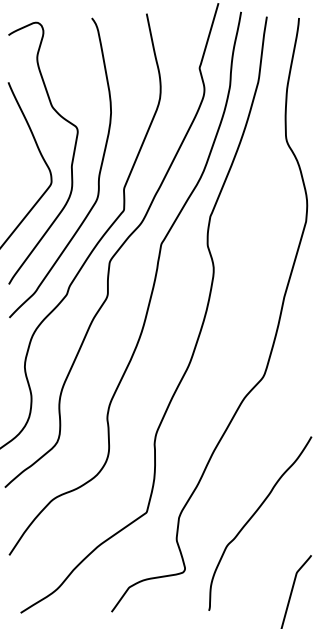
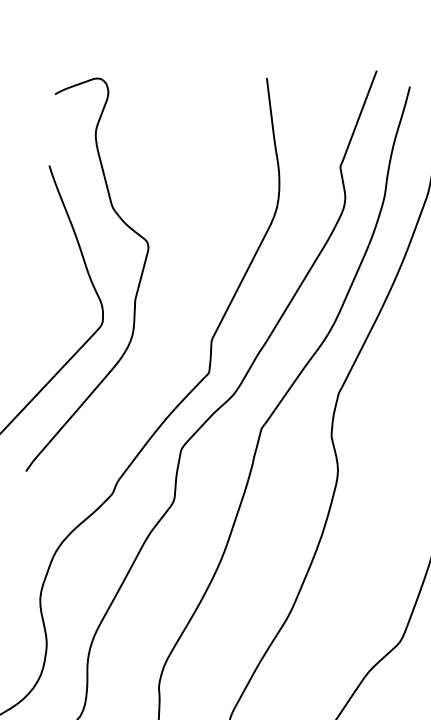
curve: (98, 173) -> (174, 314), removed

